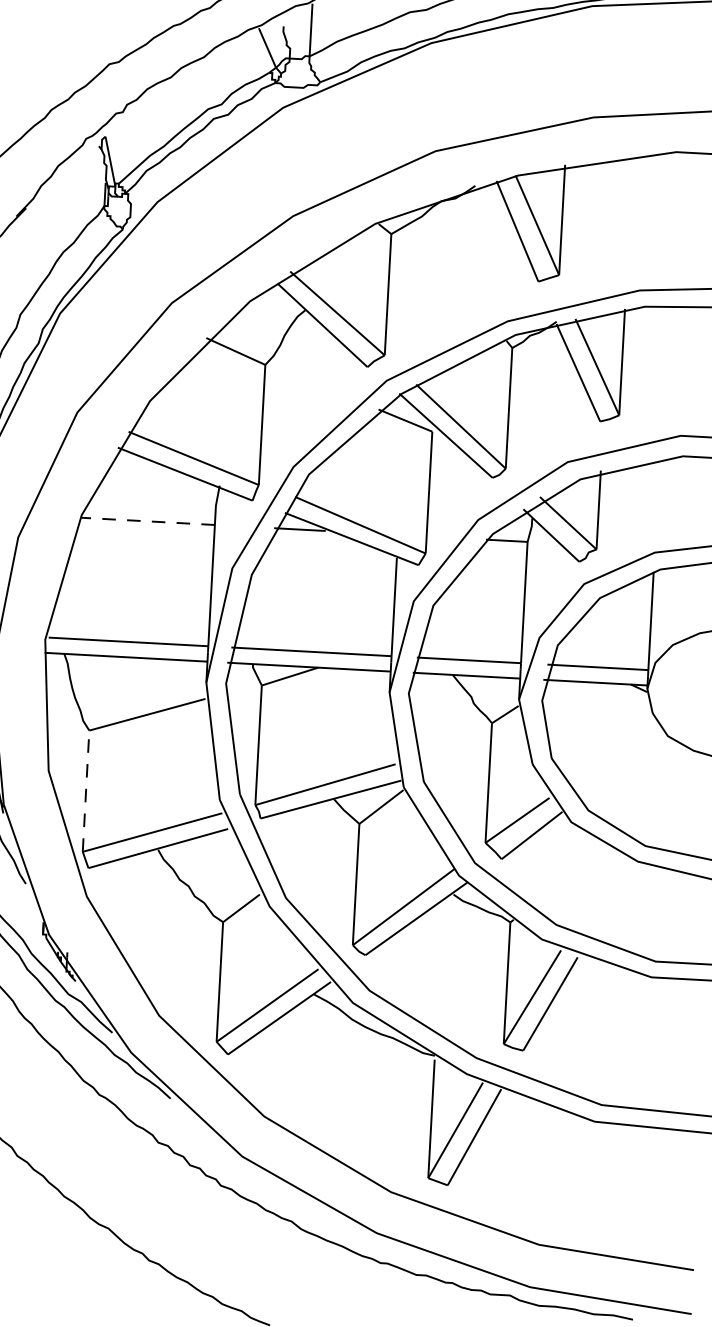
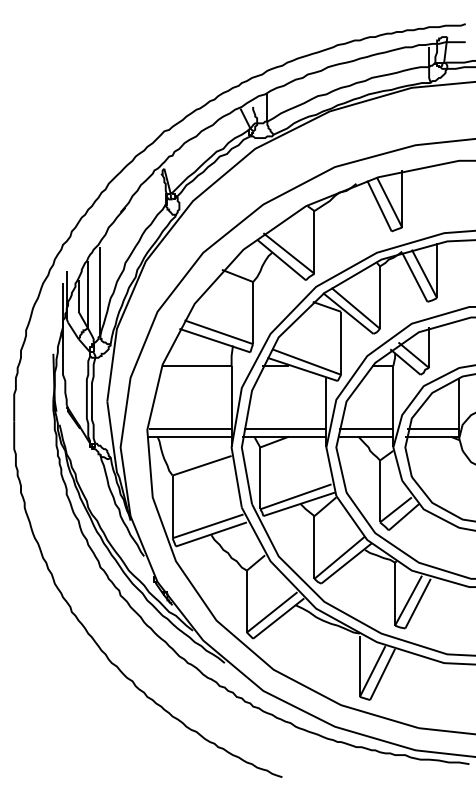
line: (146, 522) -> (196, 366), dashed -> solid
line: (85, 790) -> (172, 506), dashed -> solid

